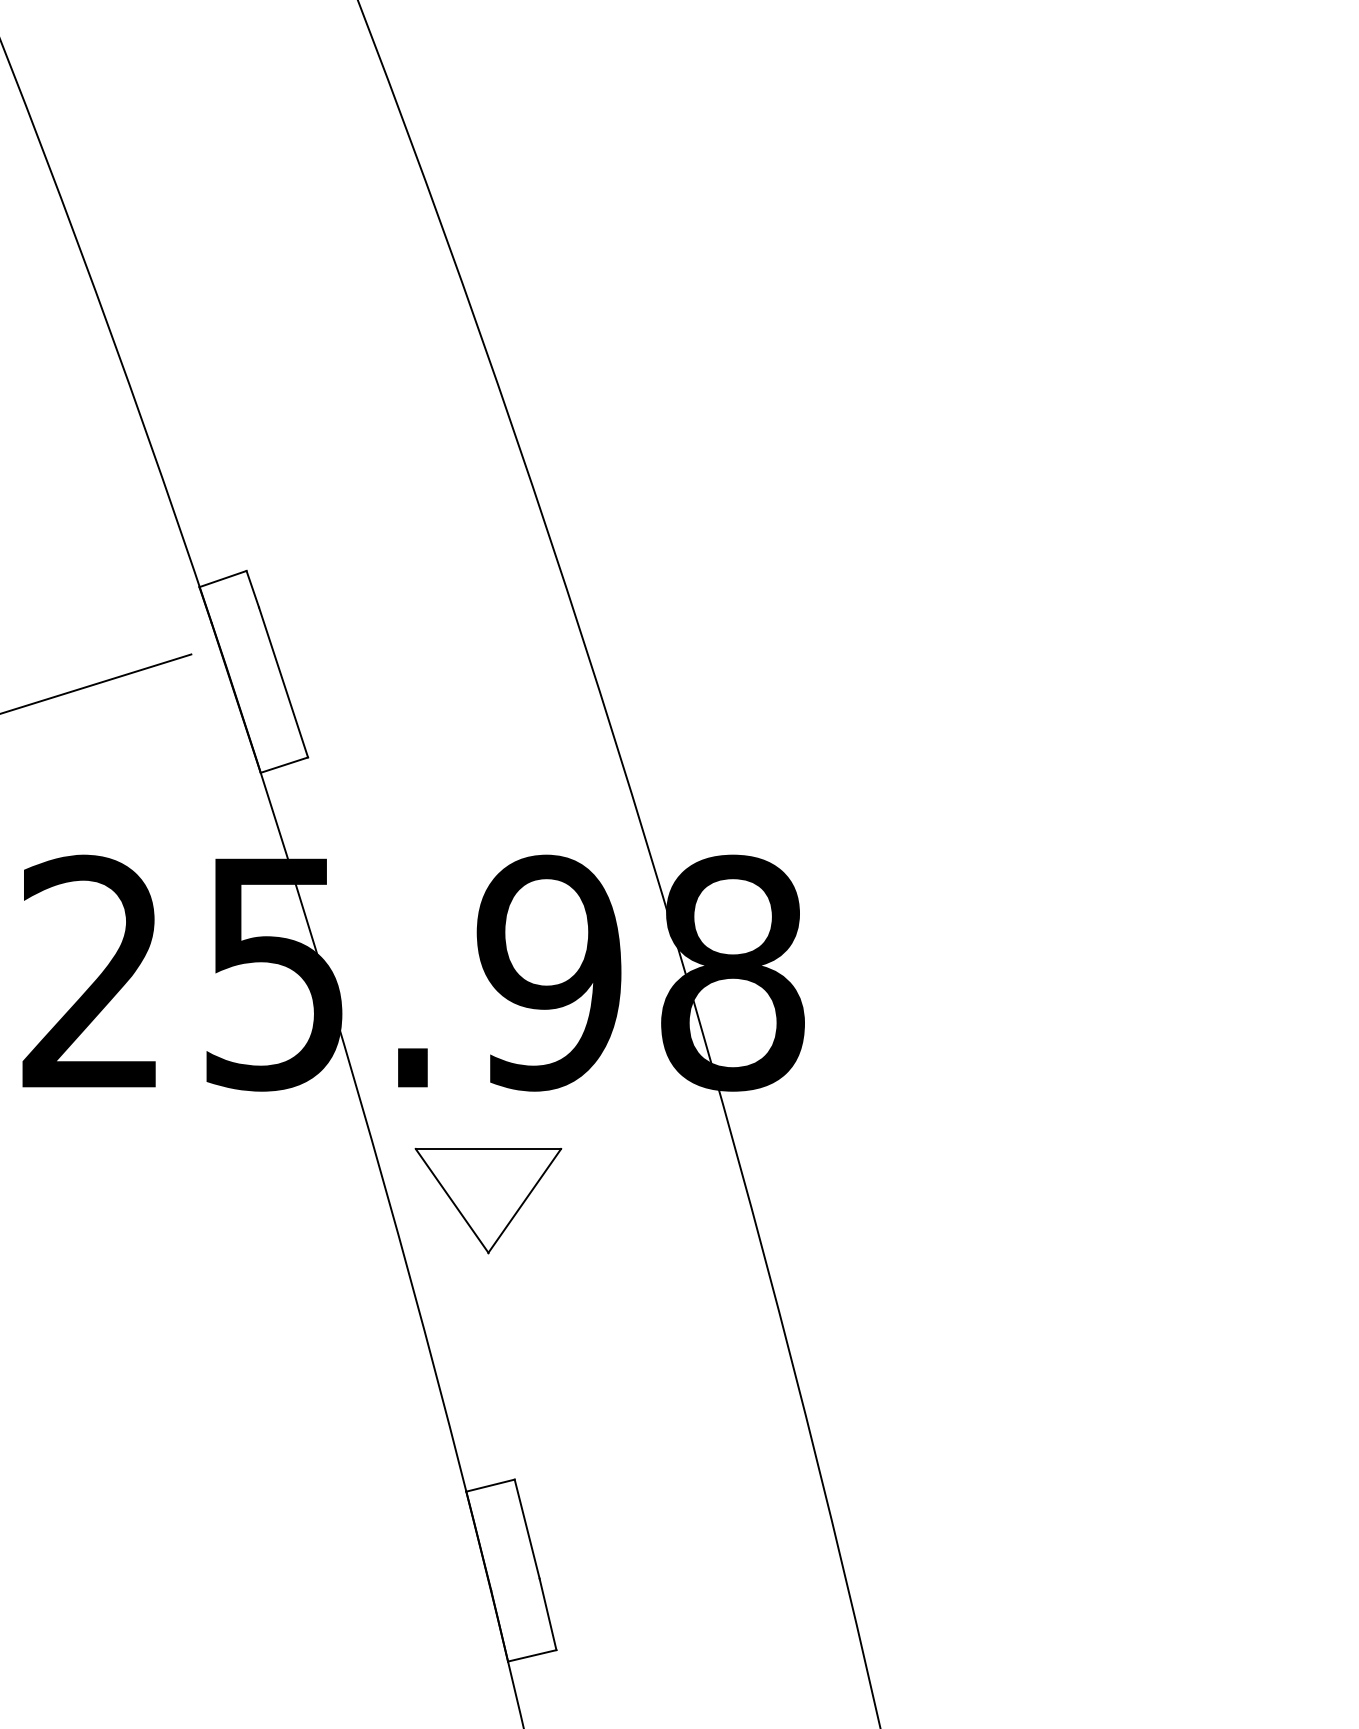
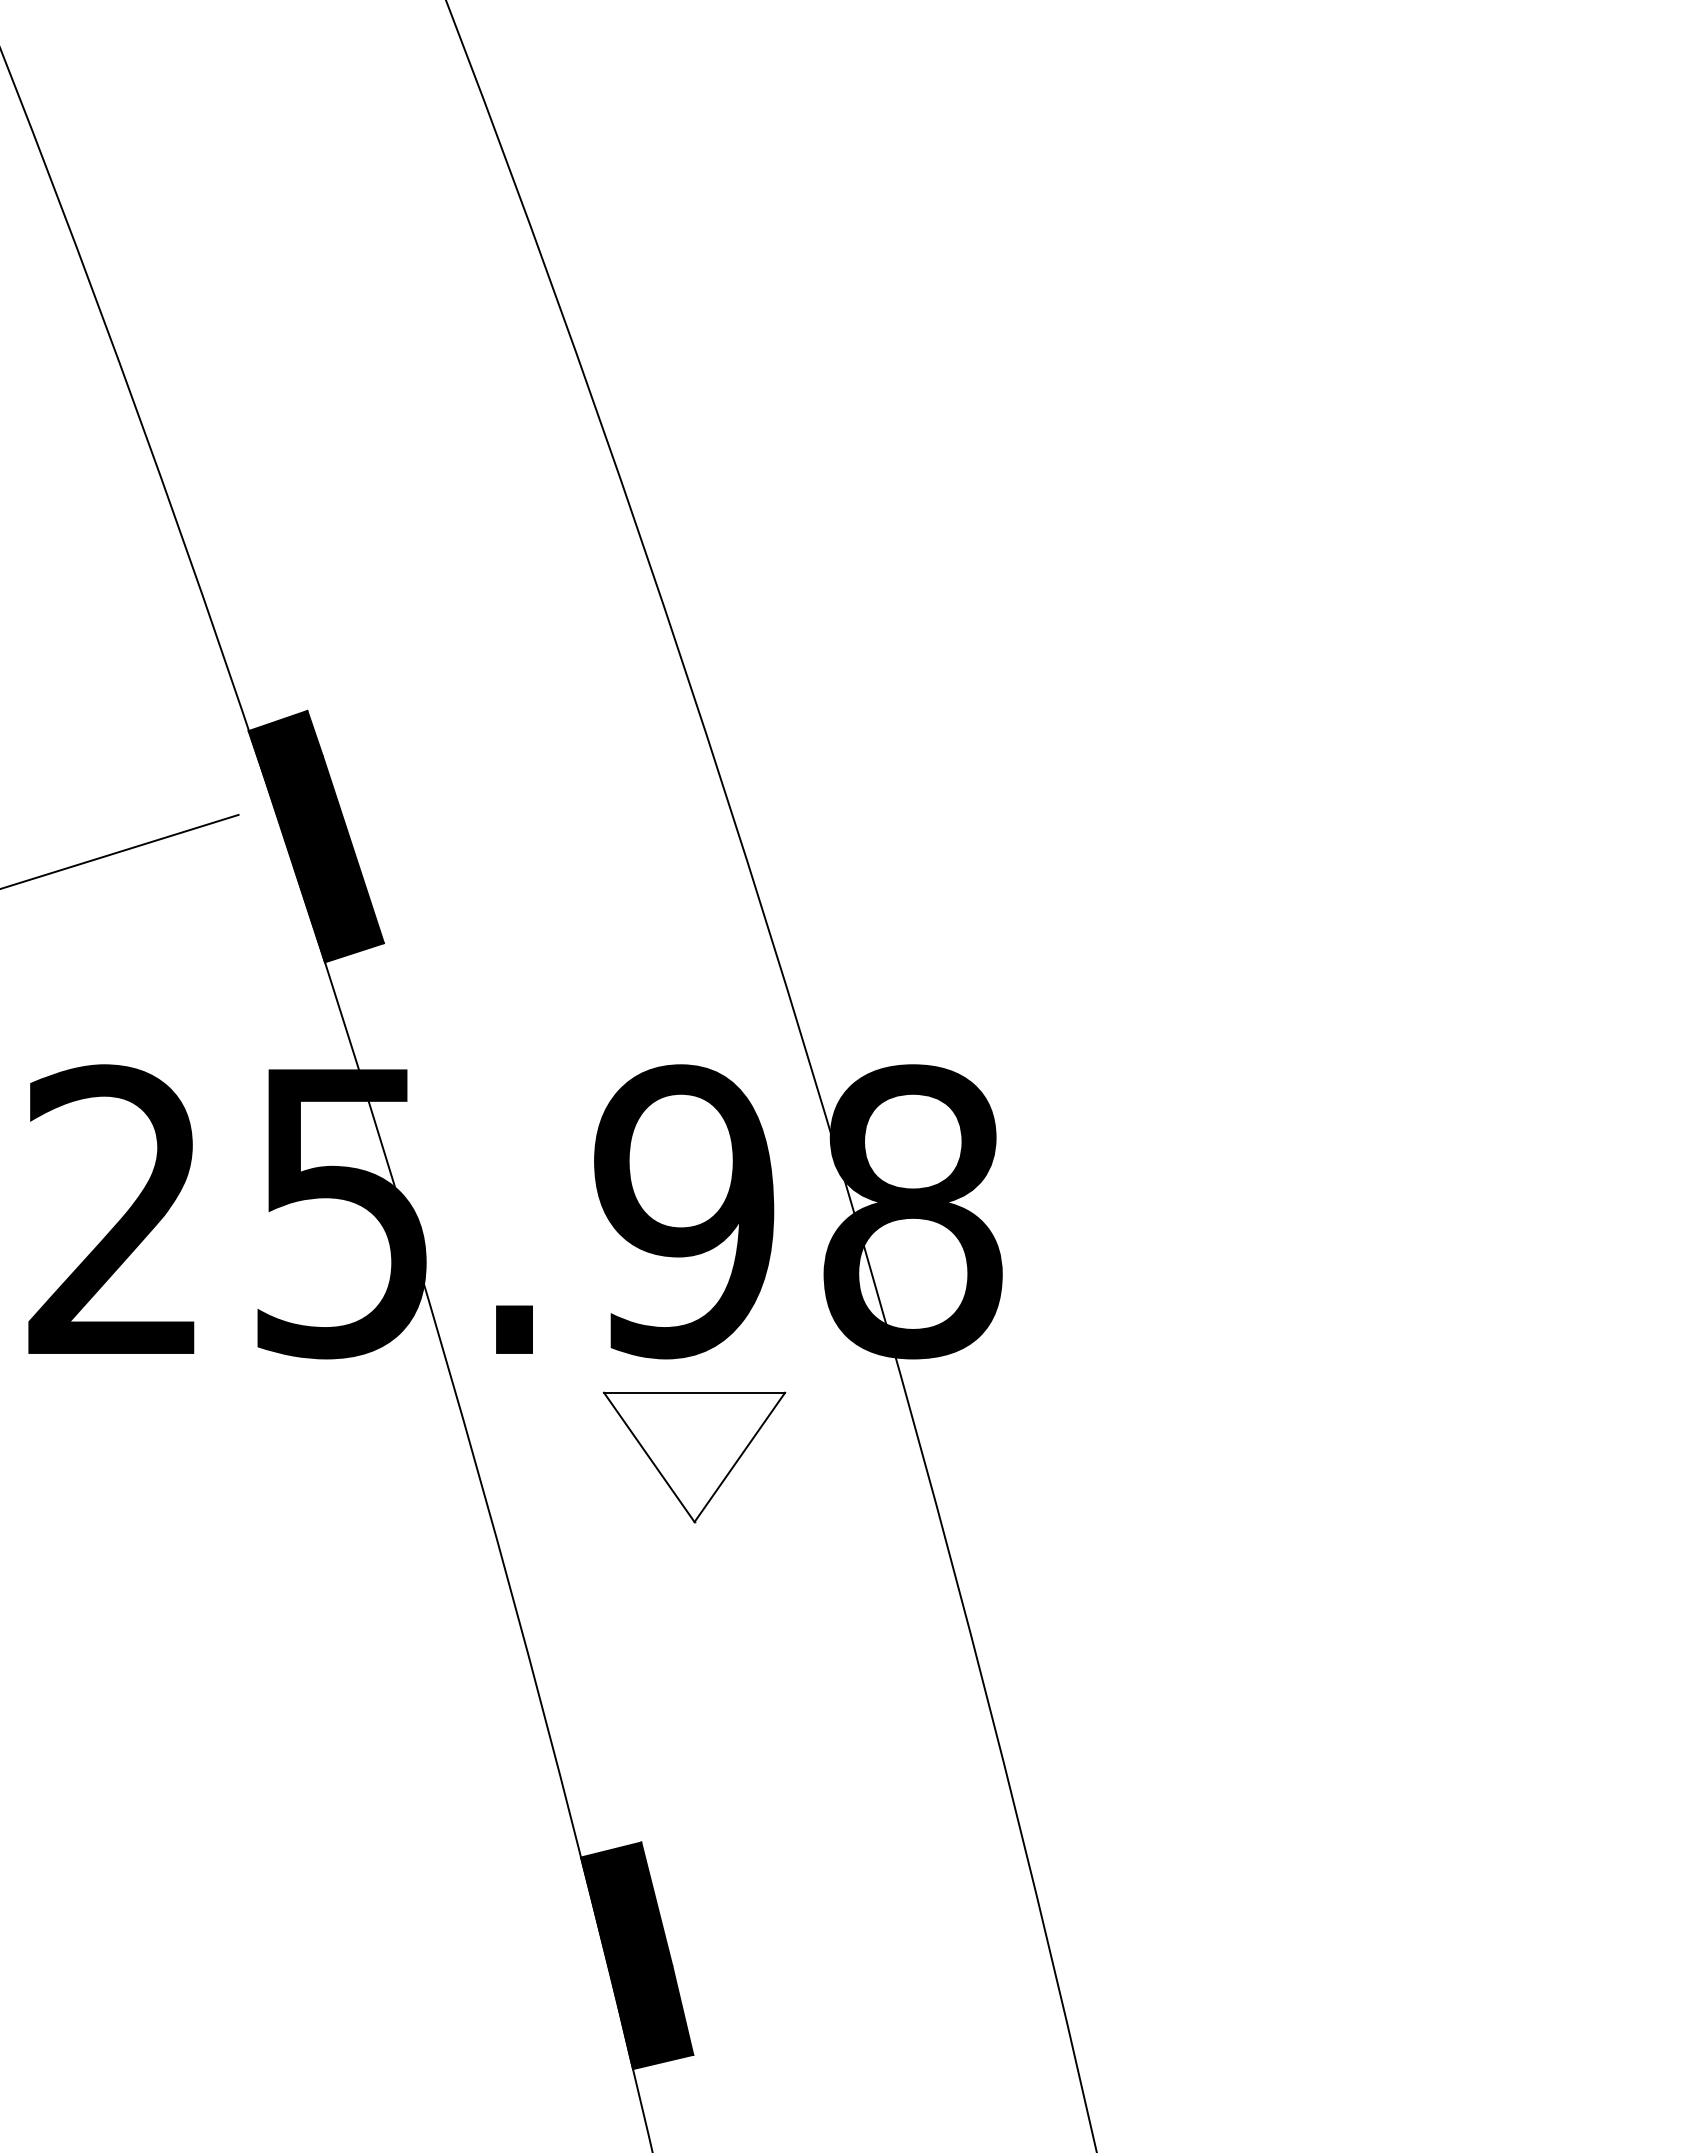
fill: (253, 671) -> (315, 836), added
part: (488, 1200) -> (694, 1457), moved
fill: (511, 1570) -> (637, 1955), added

